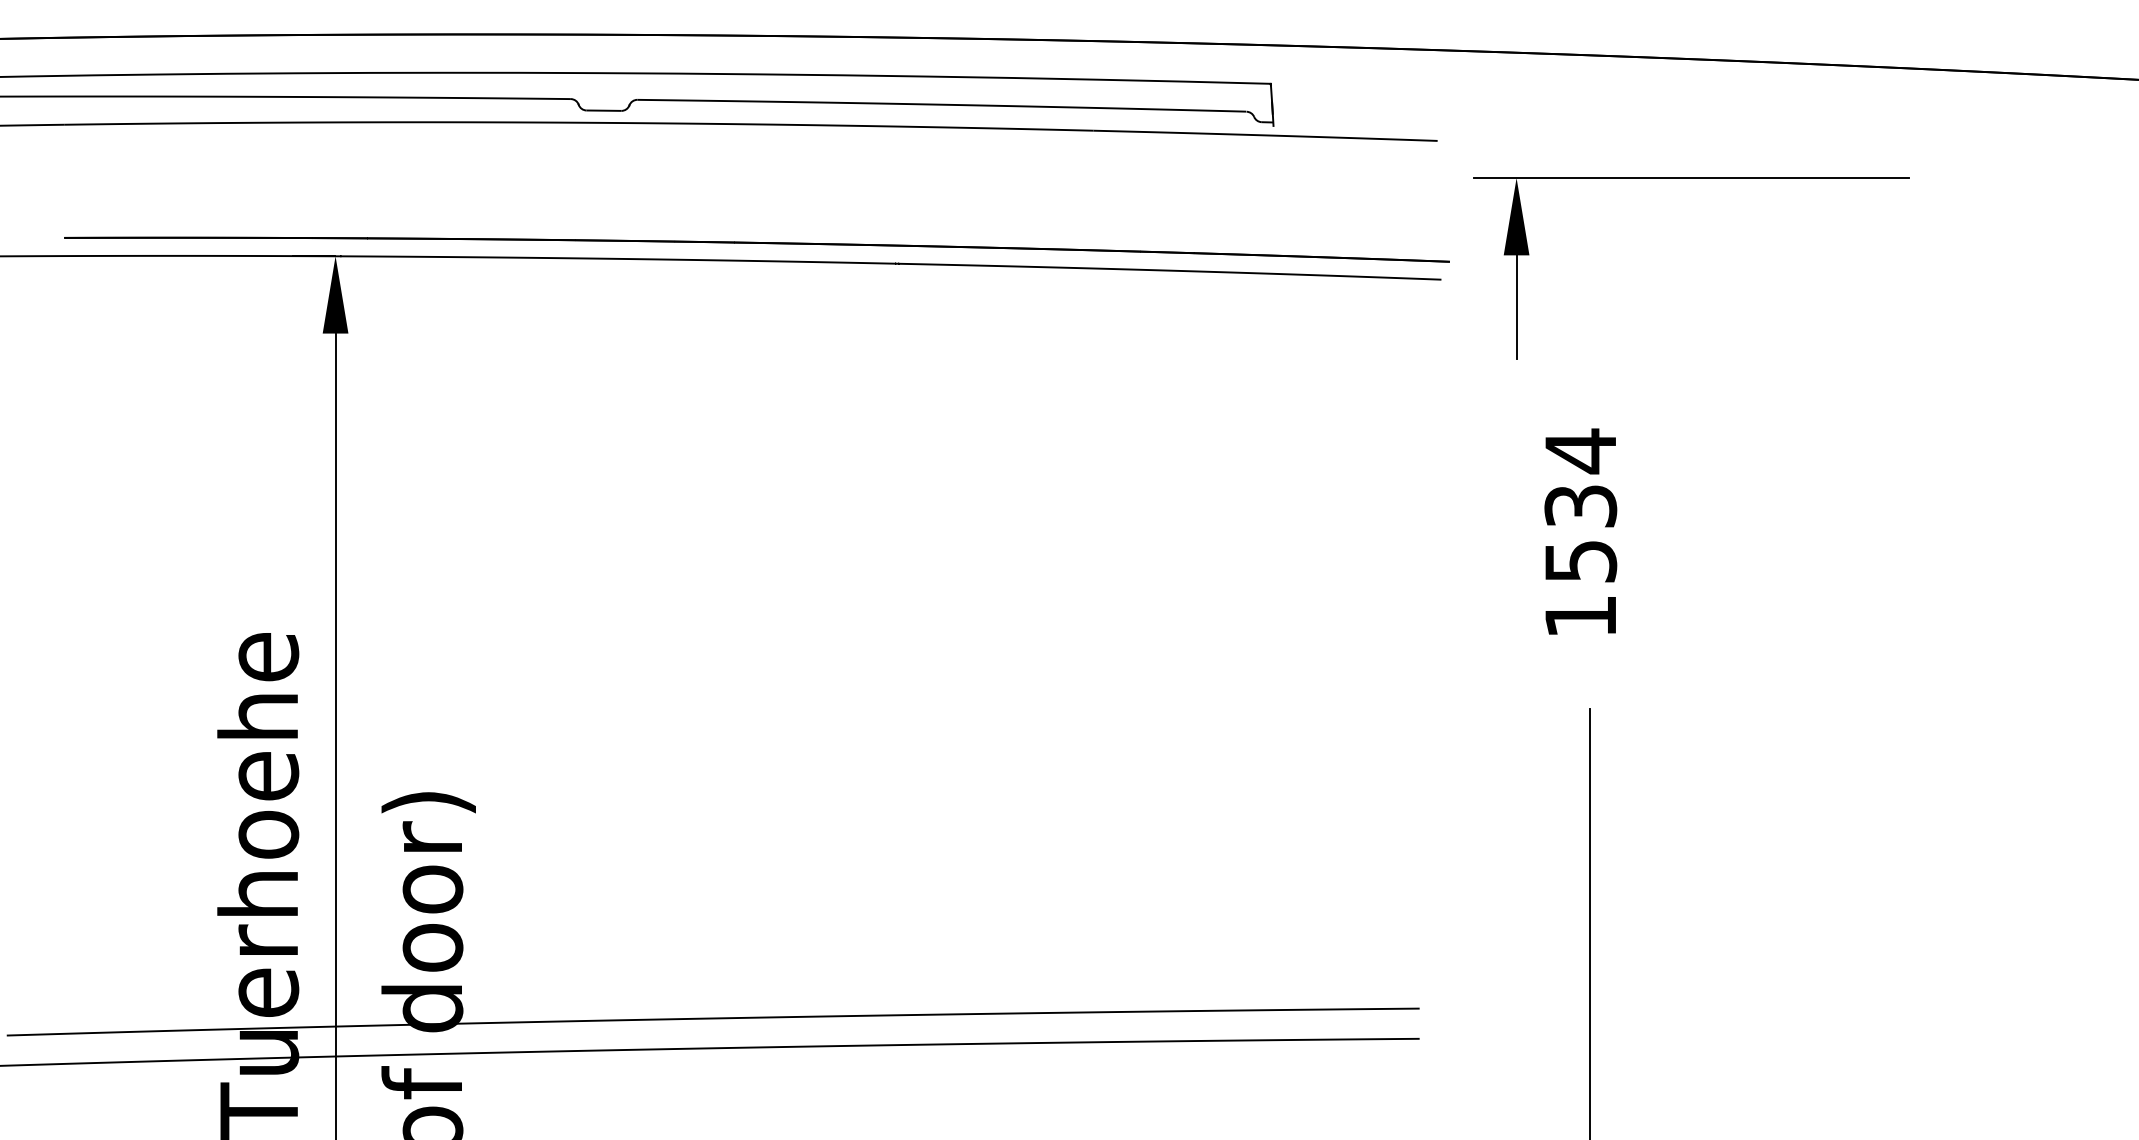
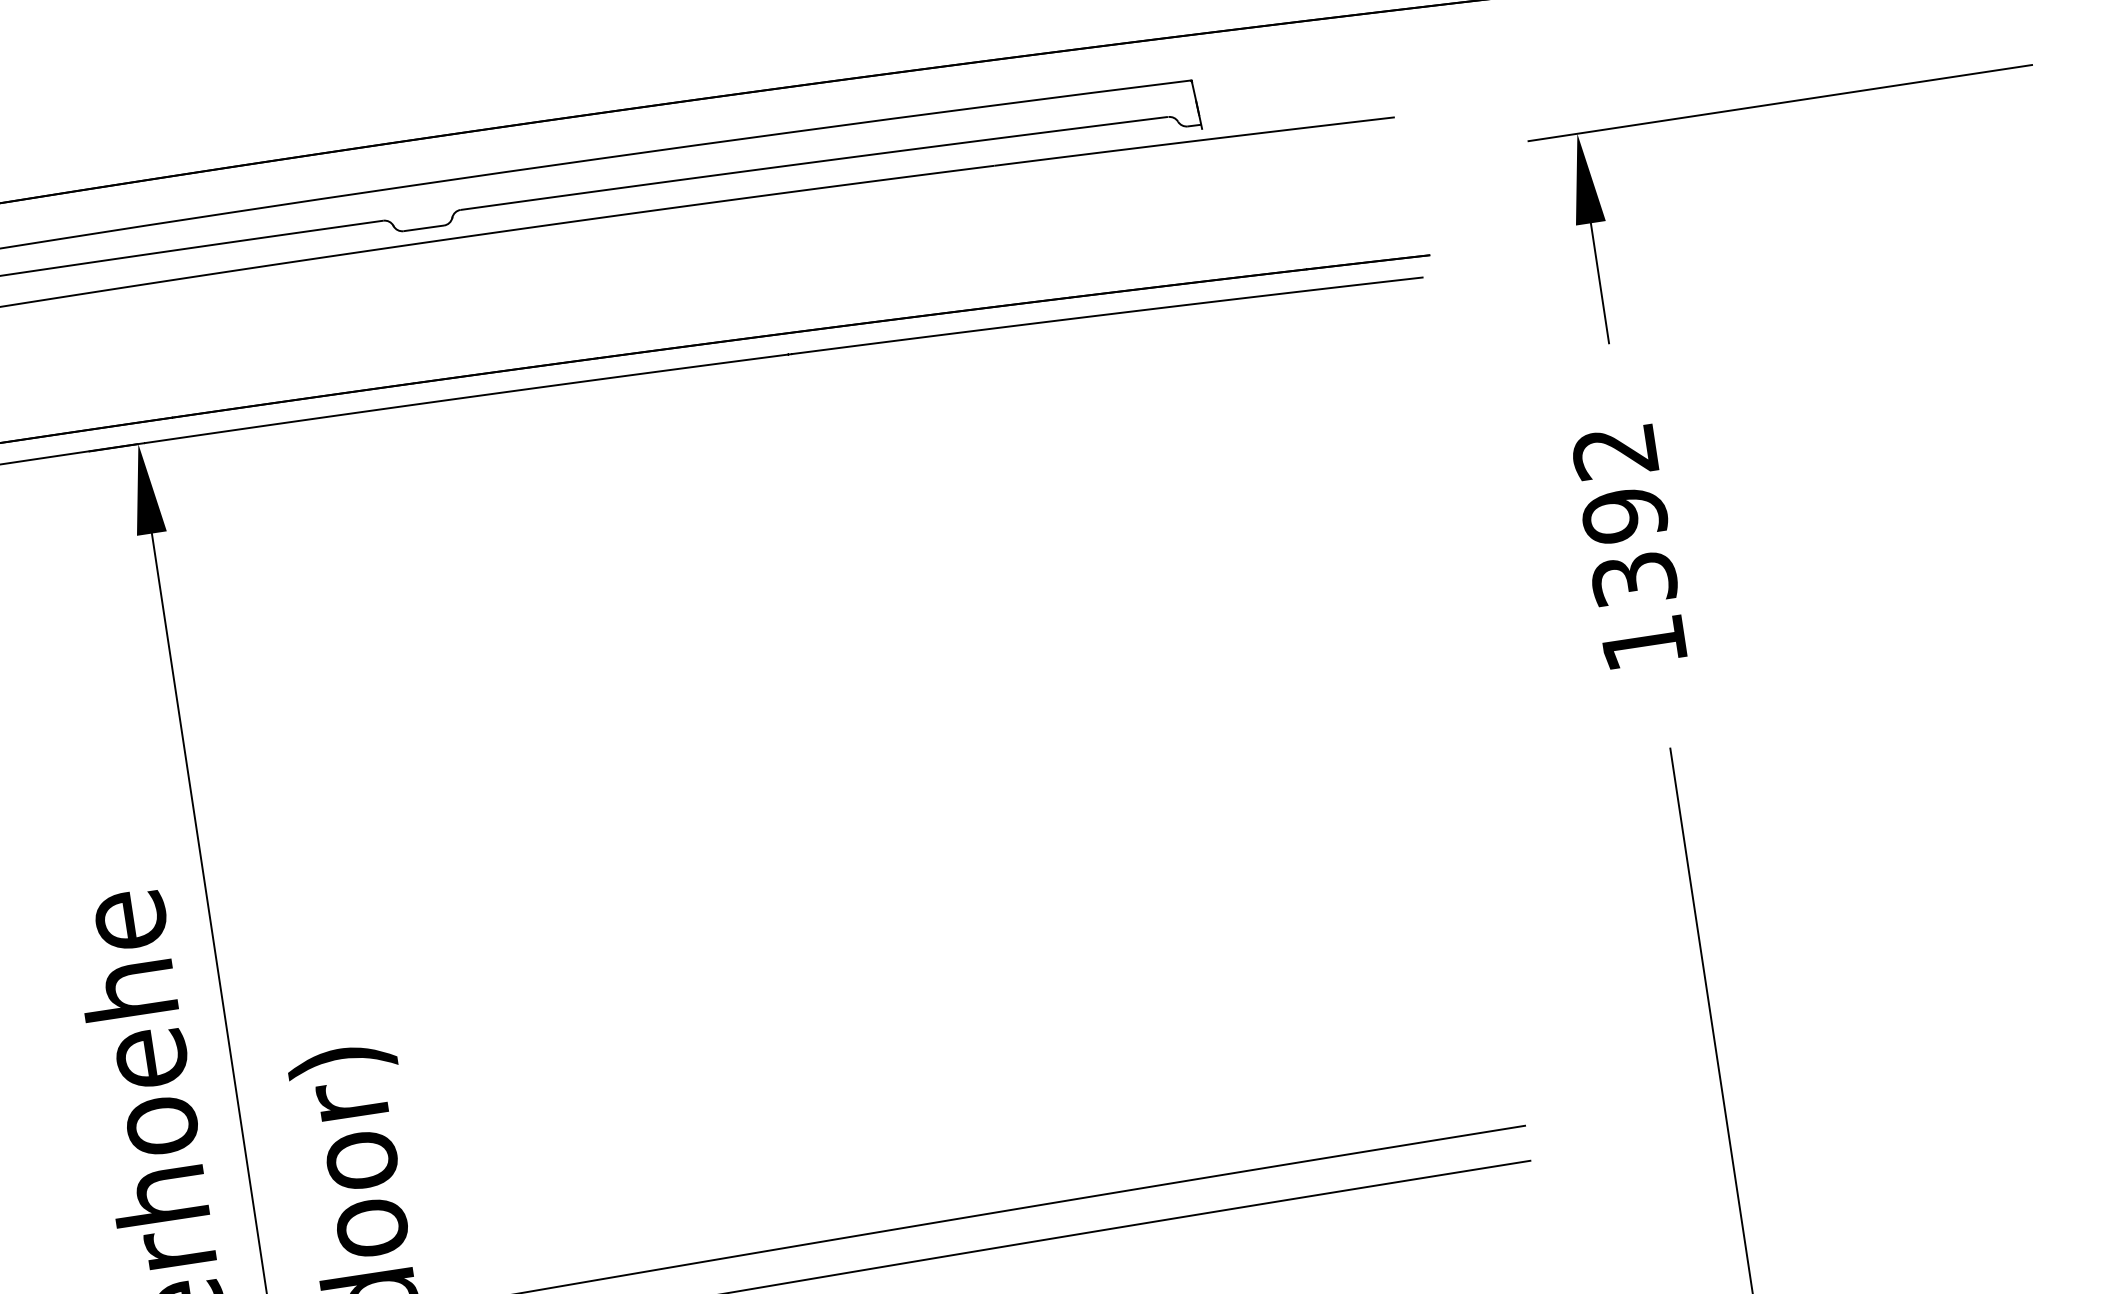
part: (1691, 178) -> (1780, 103), moved
text: (1580, 505) -> (1624, 514), 1534 -> 1392

